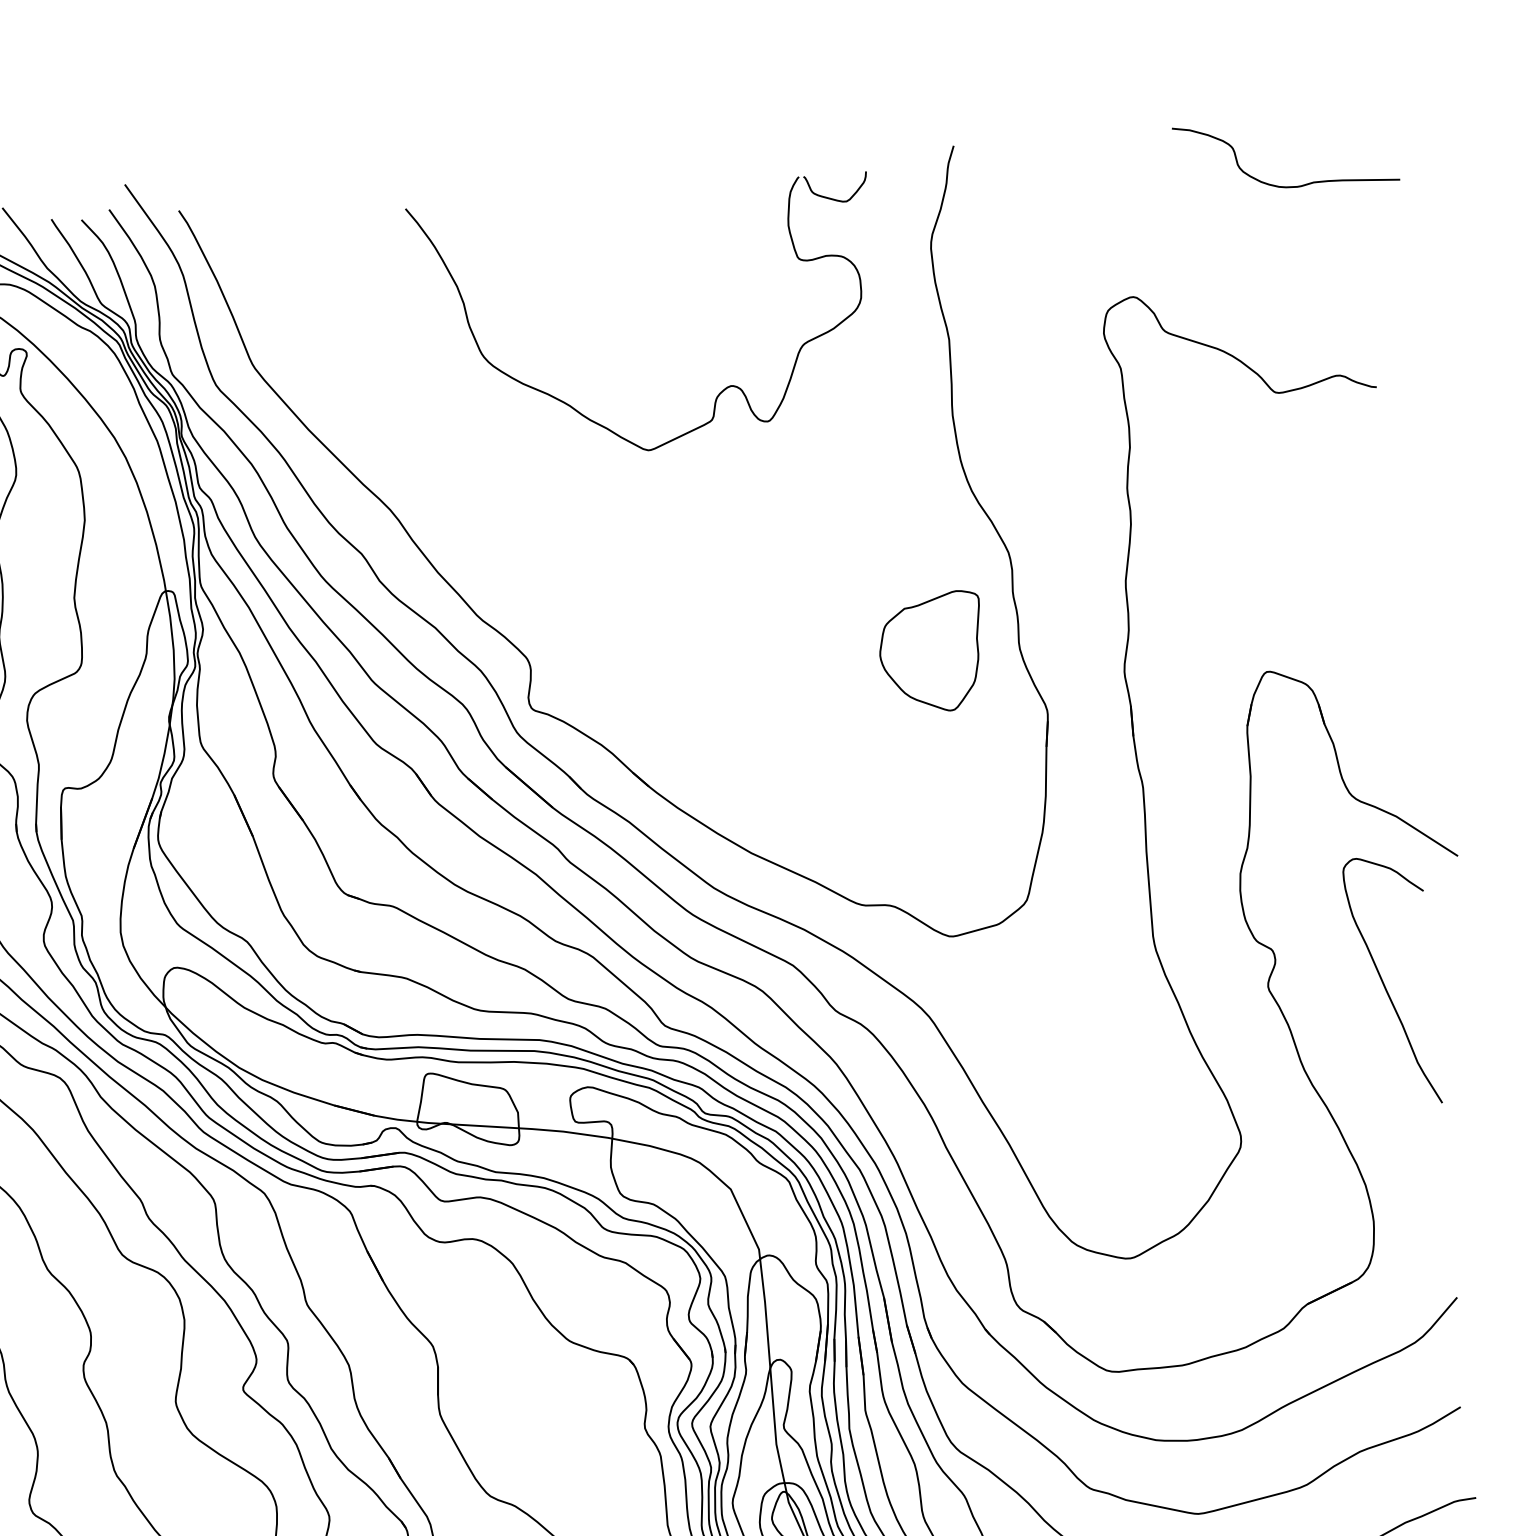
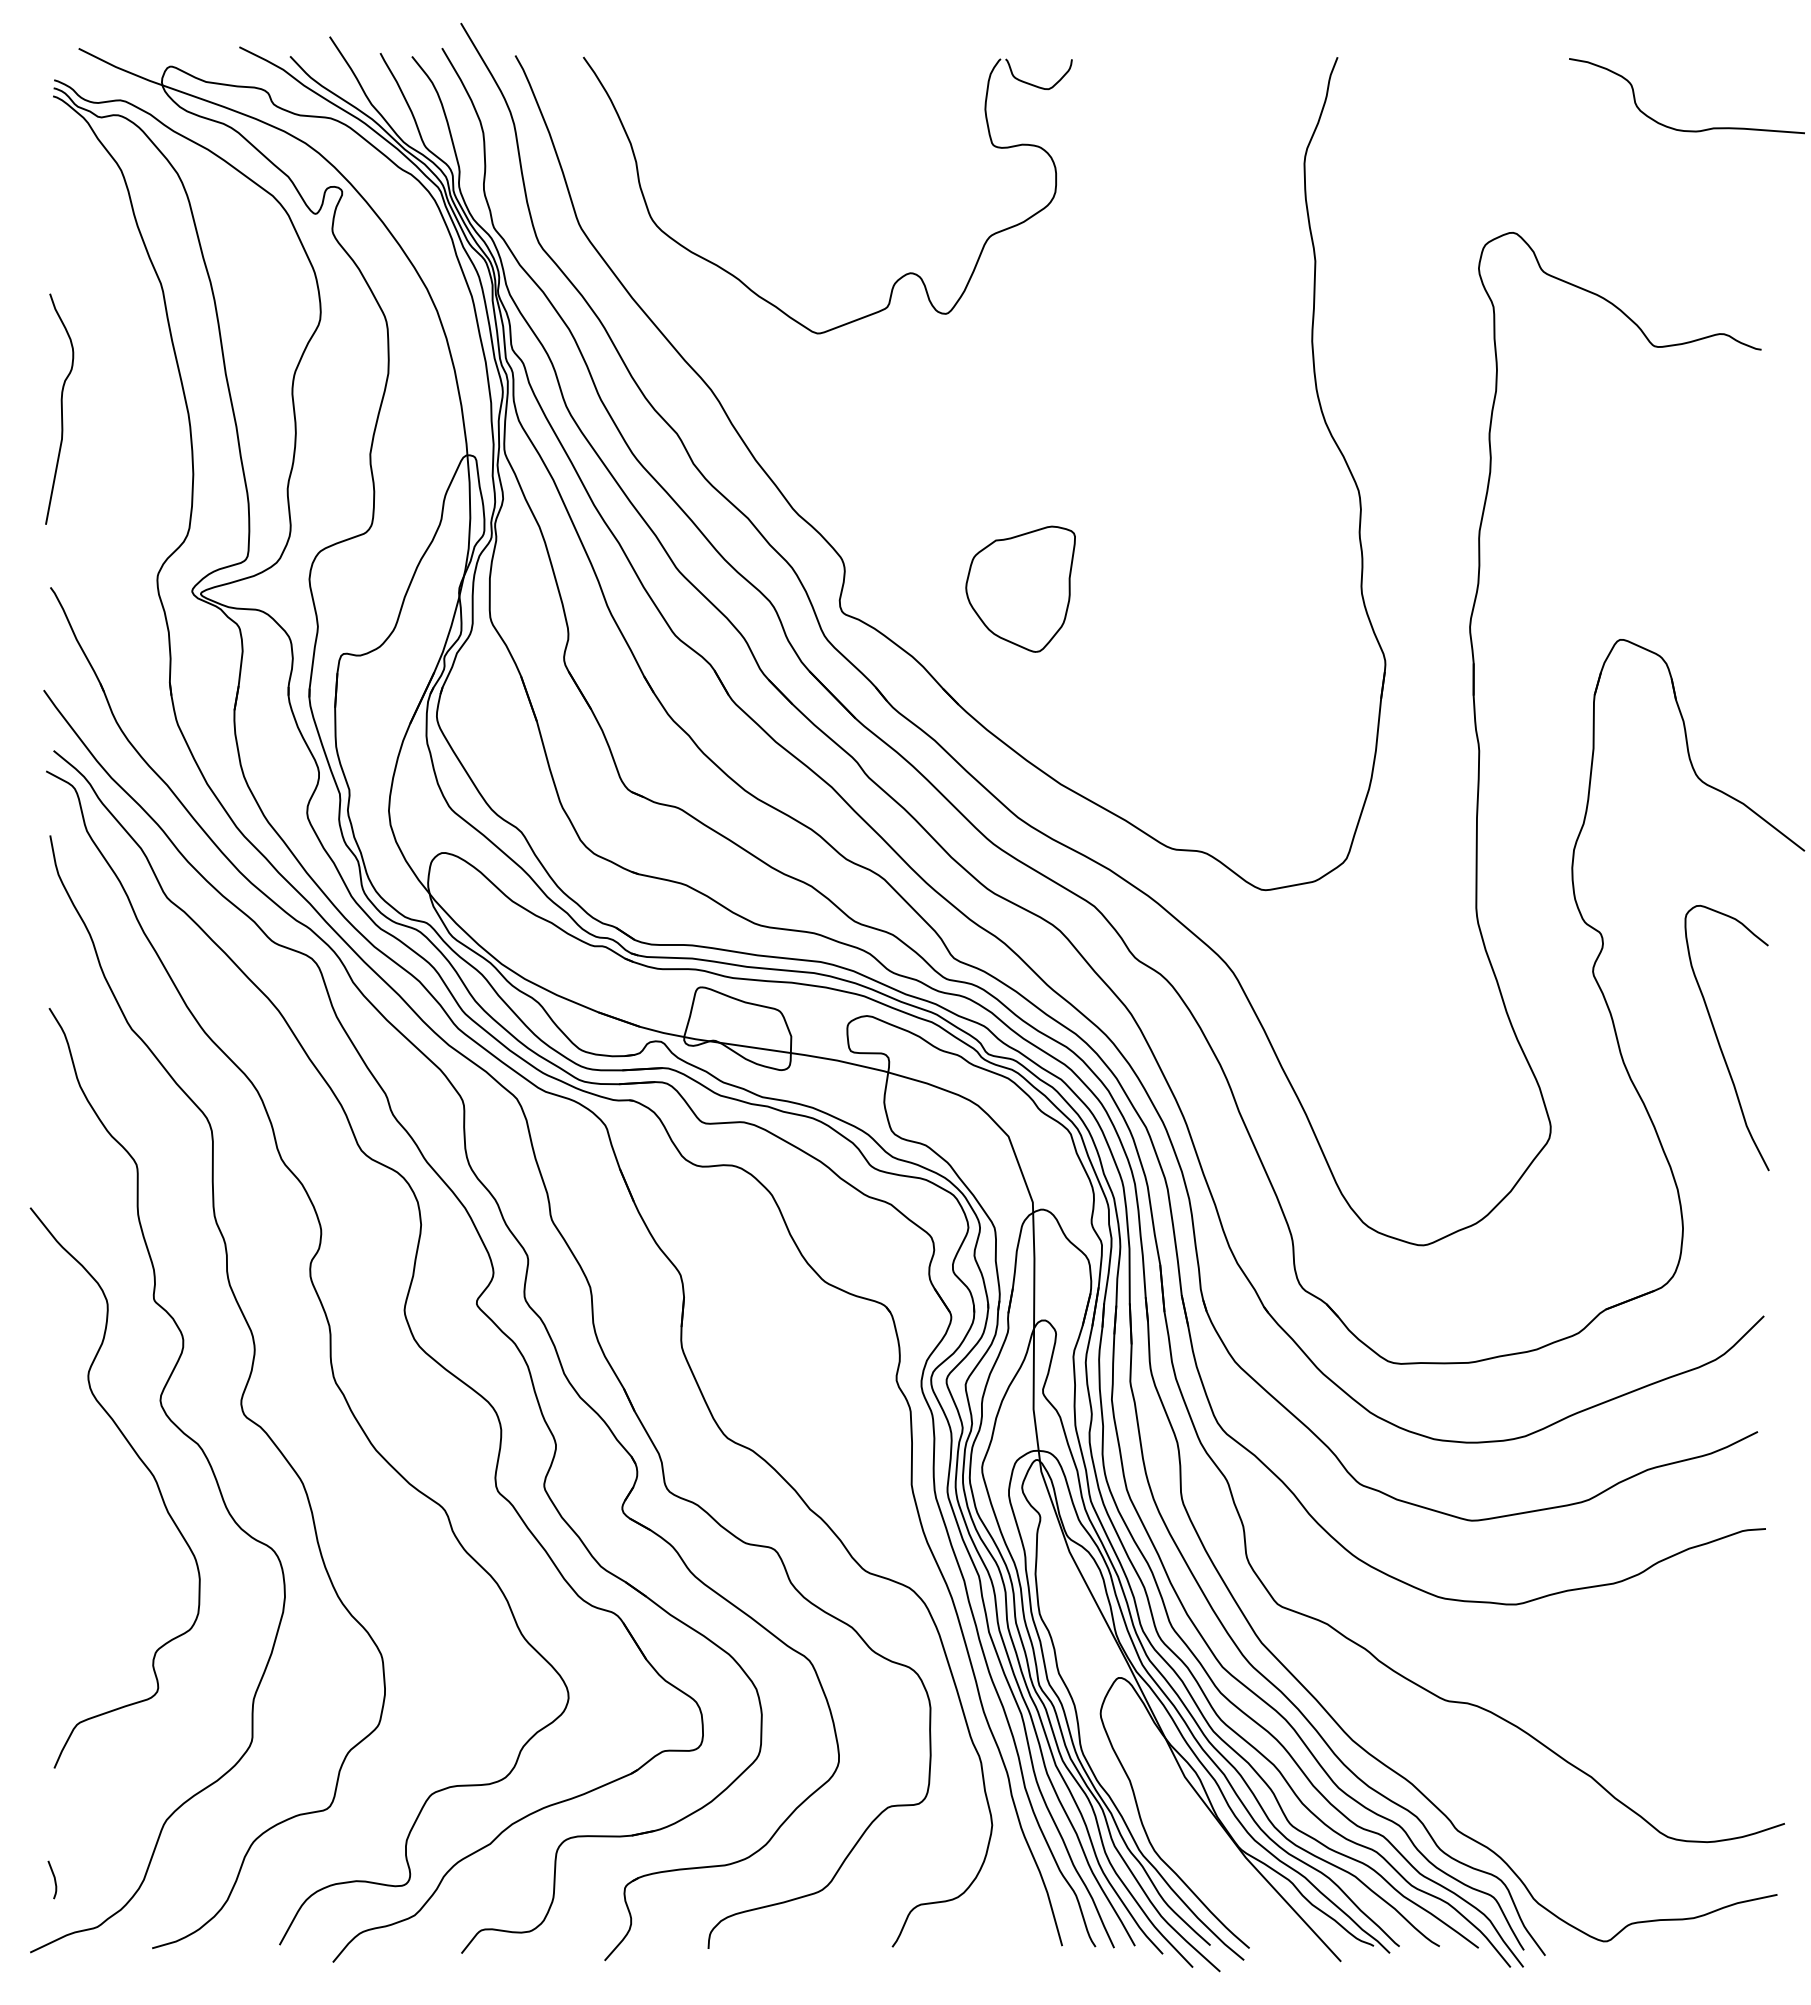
part: (720, 391) -> (898, 278), moved
part: (931, 651) -> (1020, 588), moved
curve: (1384, 982) -> (1718, 1038), moved

